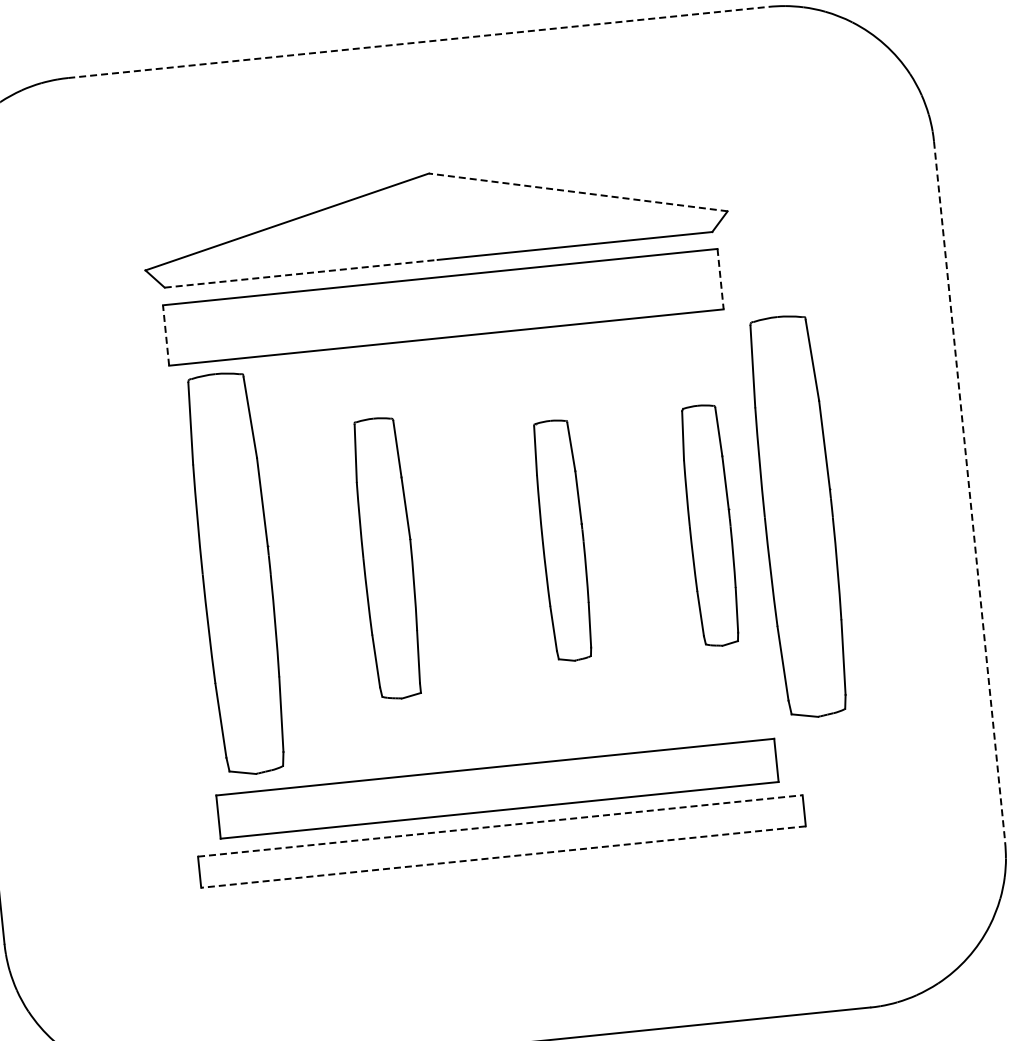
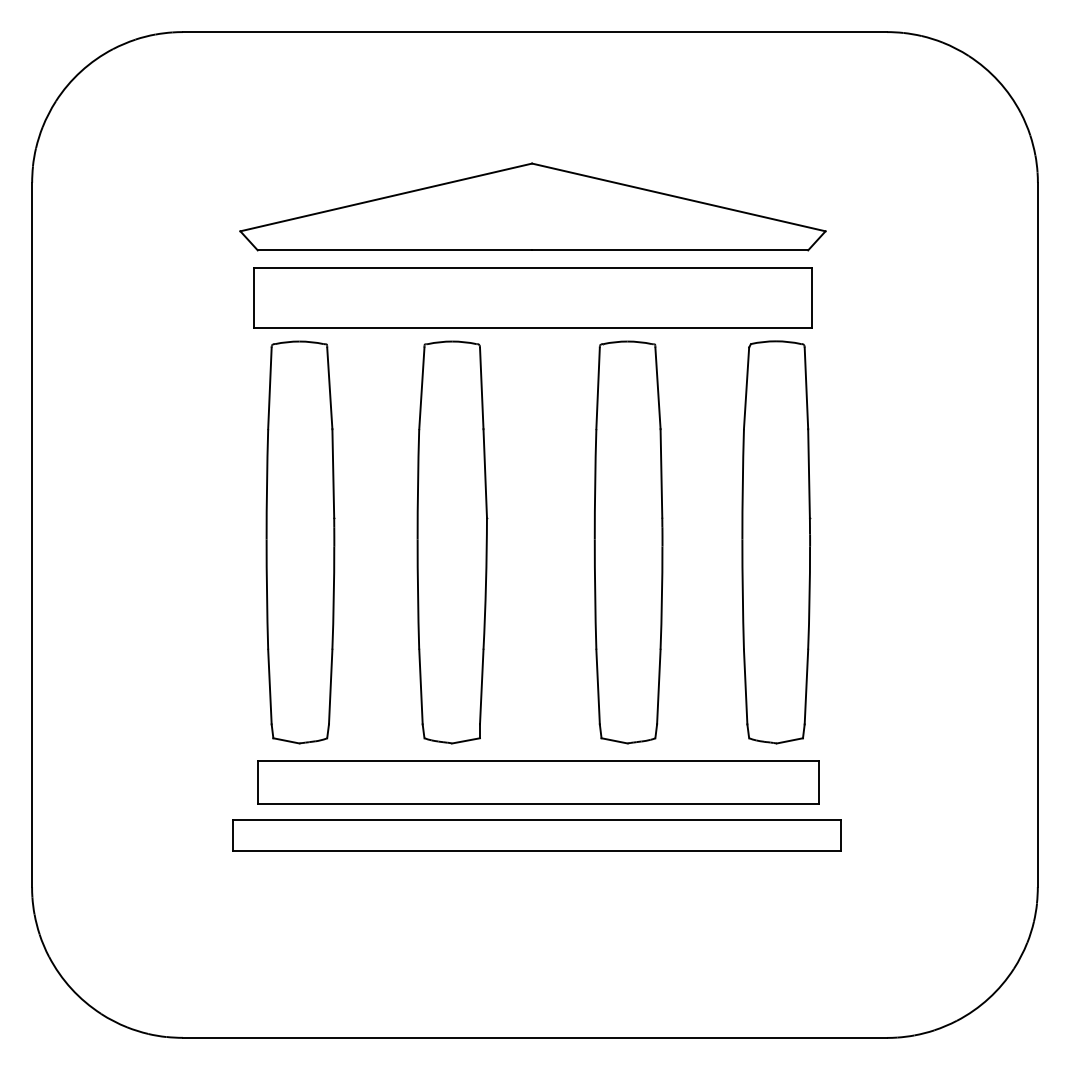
line: (419, 42) -> (535, 32), dashed -> solid
line: (577, 192) -> (678, 197), dashed -> solid
line: (301, 273) -> (395, 250), dashed -> solid
line: (720, 279) -> (811, 298), dashed -> solid
line: (166, 334) -> (254, 297), dashed -> solid
line: (969, 492) -> (1037, 535), dashed -> solid
part: (798, 516) -> (865, 542), removed
part: (710, 525) -> (776, 542), size x1.67
part: (563, 540) -> (628, 542), size x1.67
part: (387, 558) -> (452, 542), size x1.43
line: (500, 825) -> (537, 819), dashed -> solid
line: (503, 857) -> (537, 851), dashed -> solid

